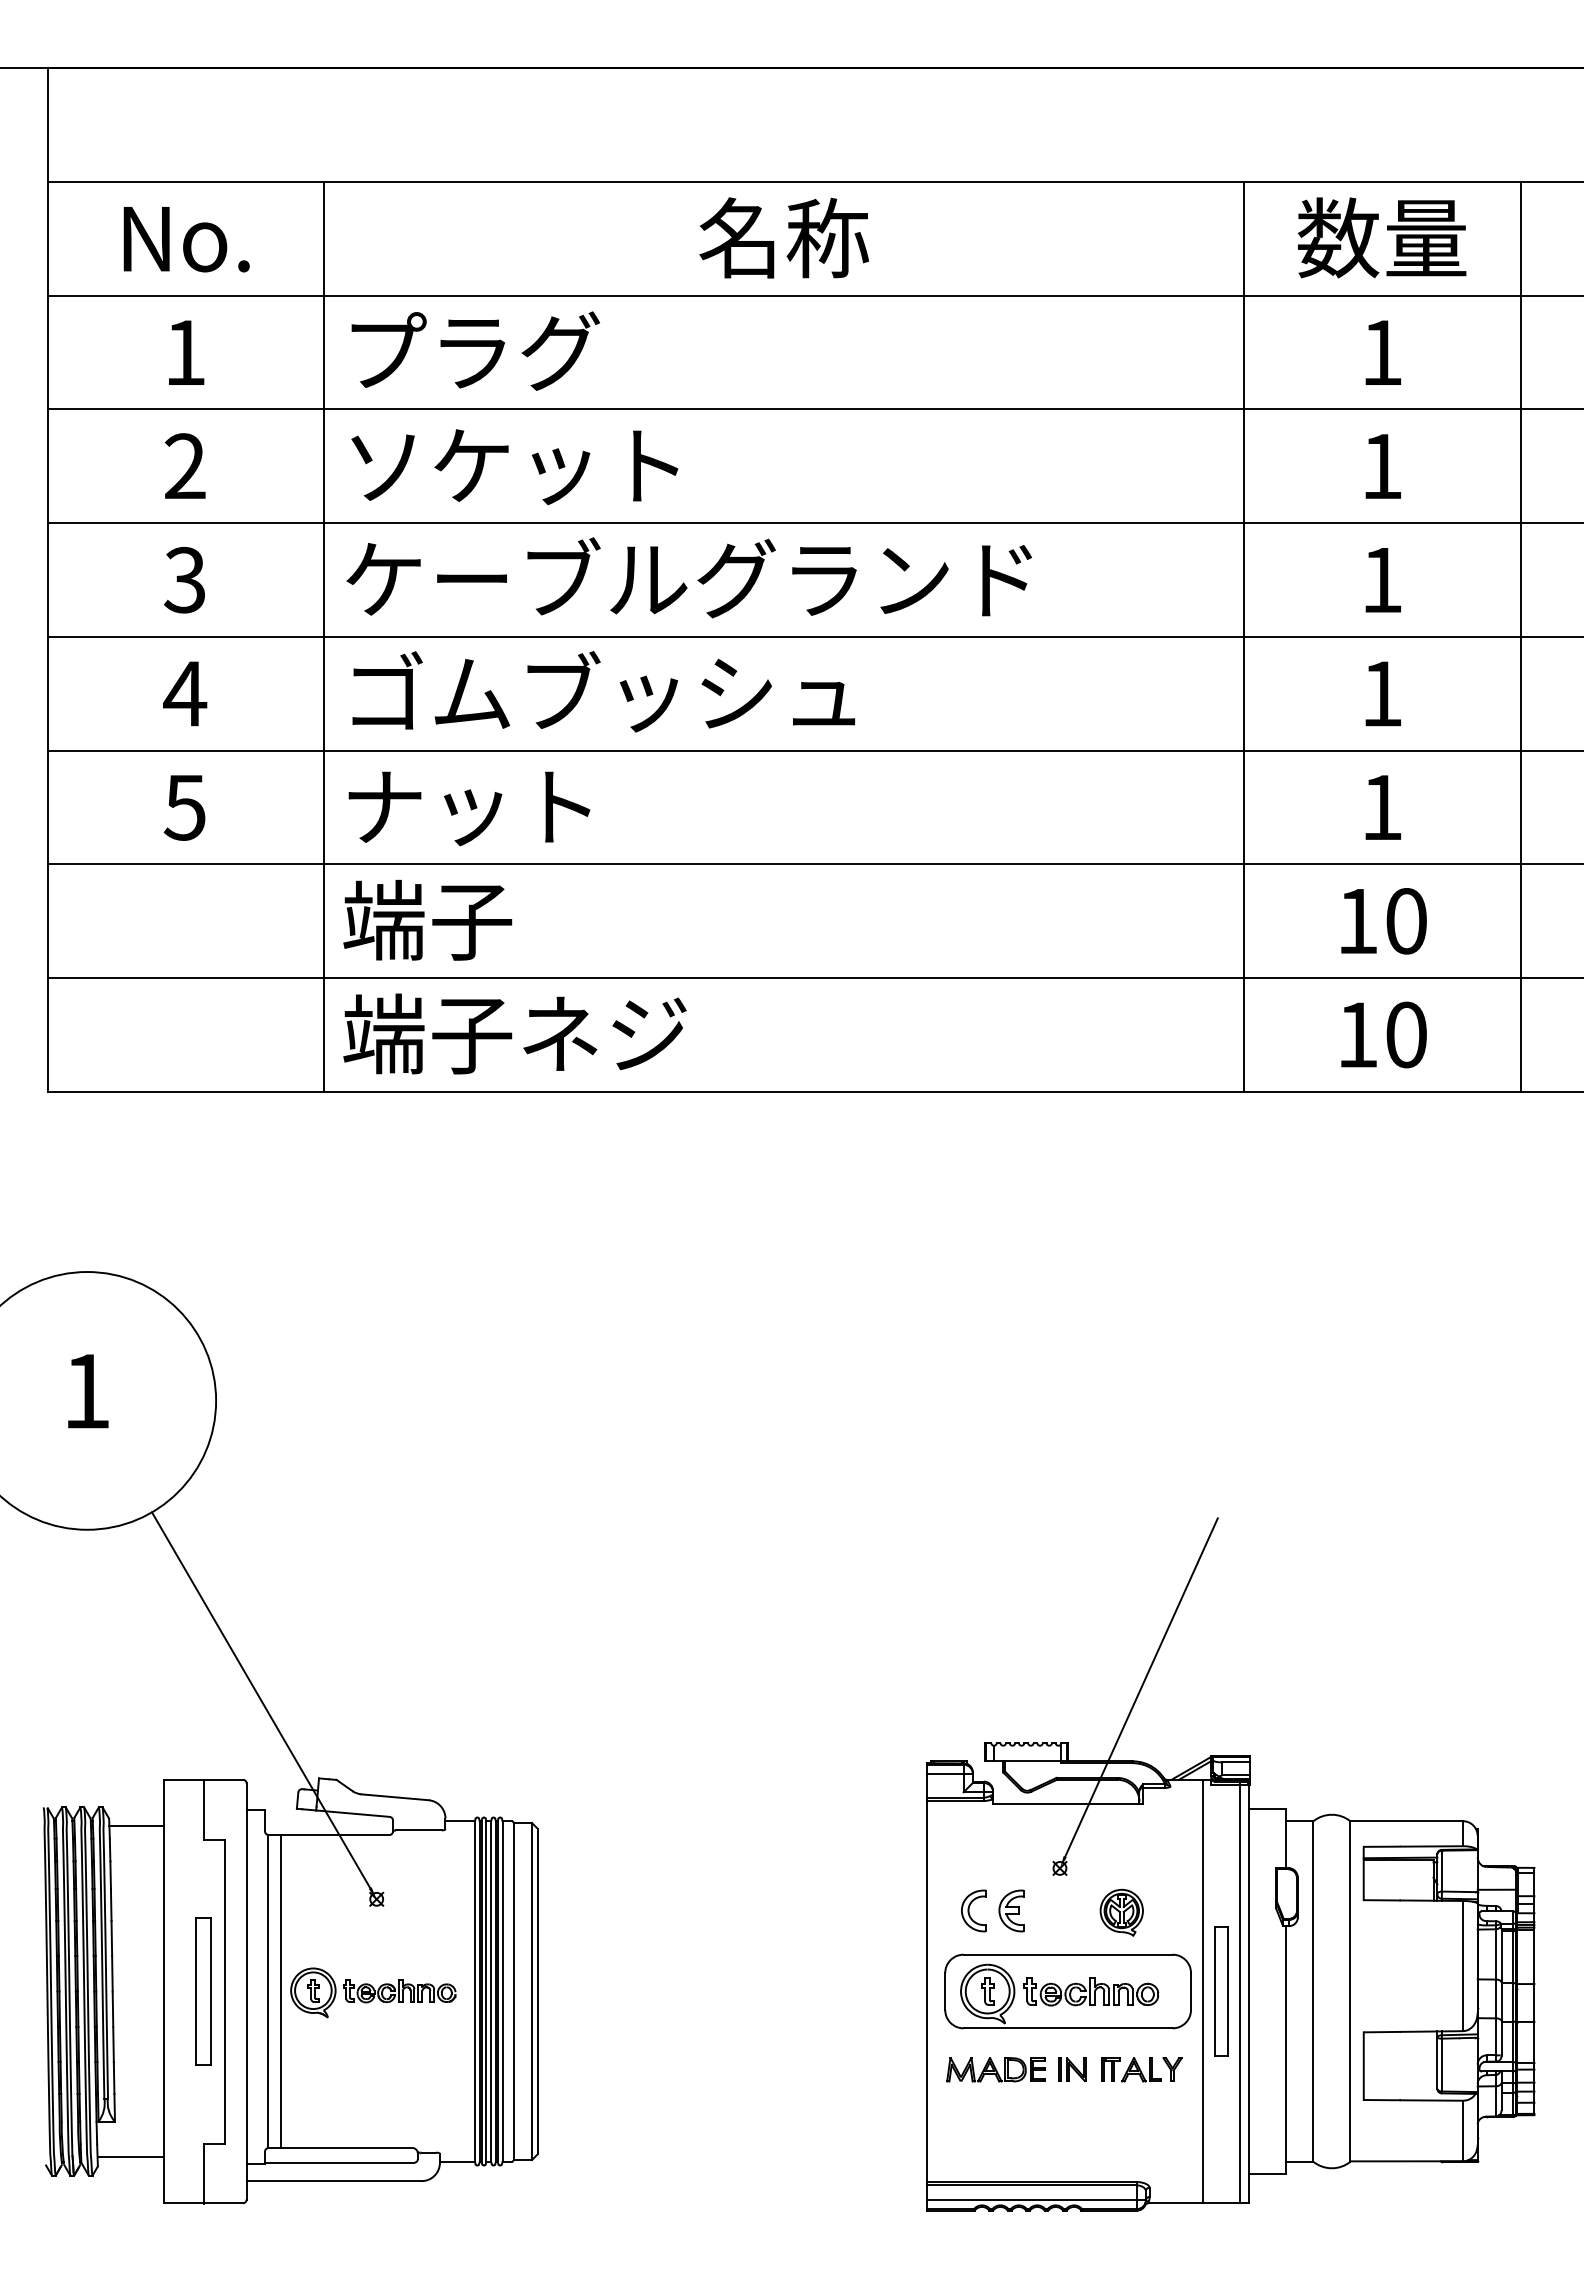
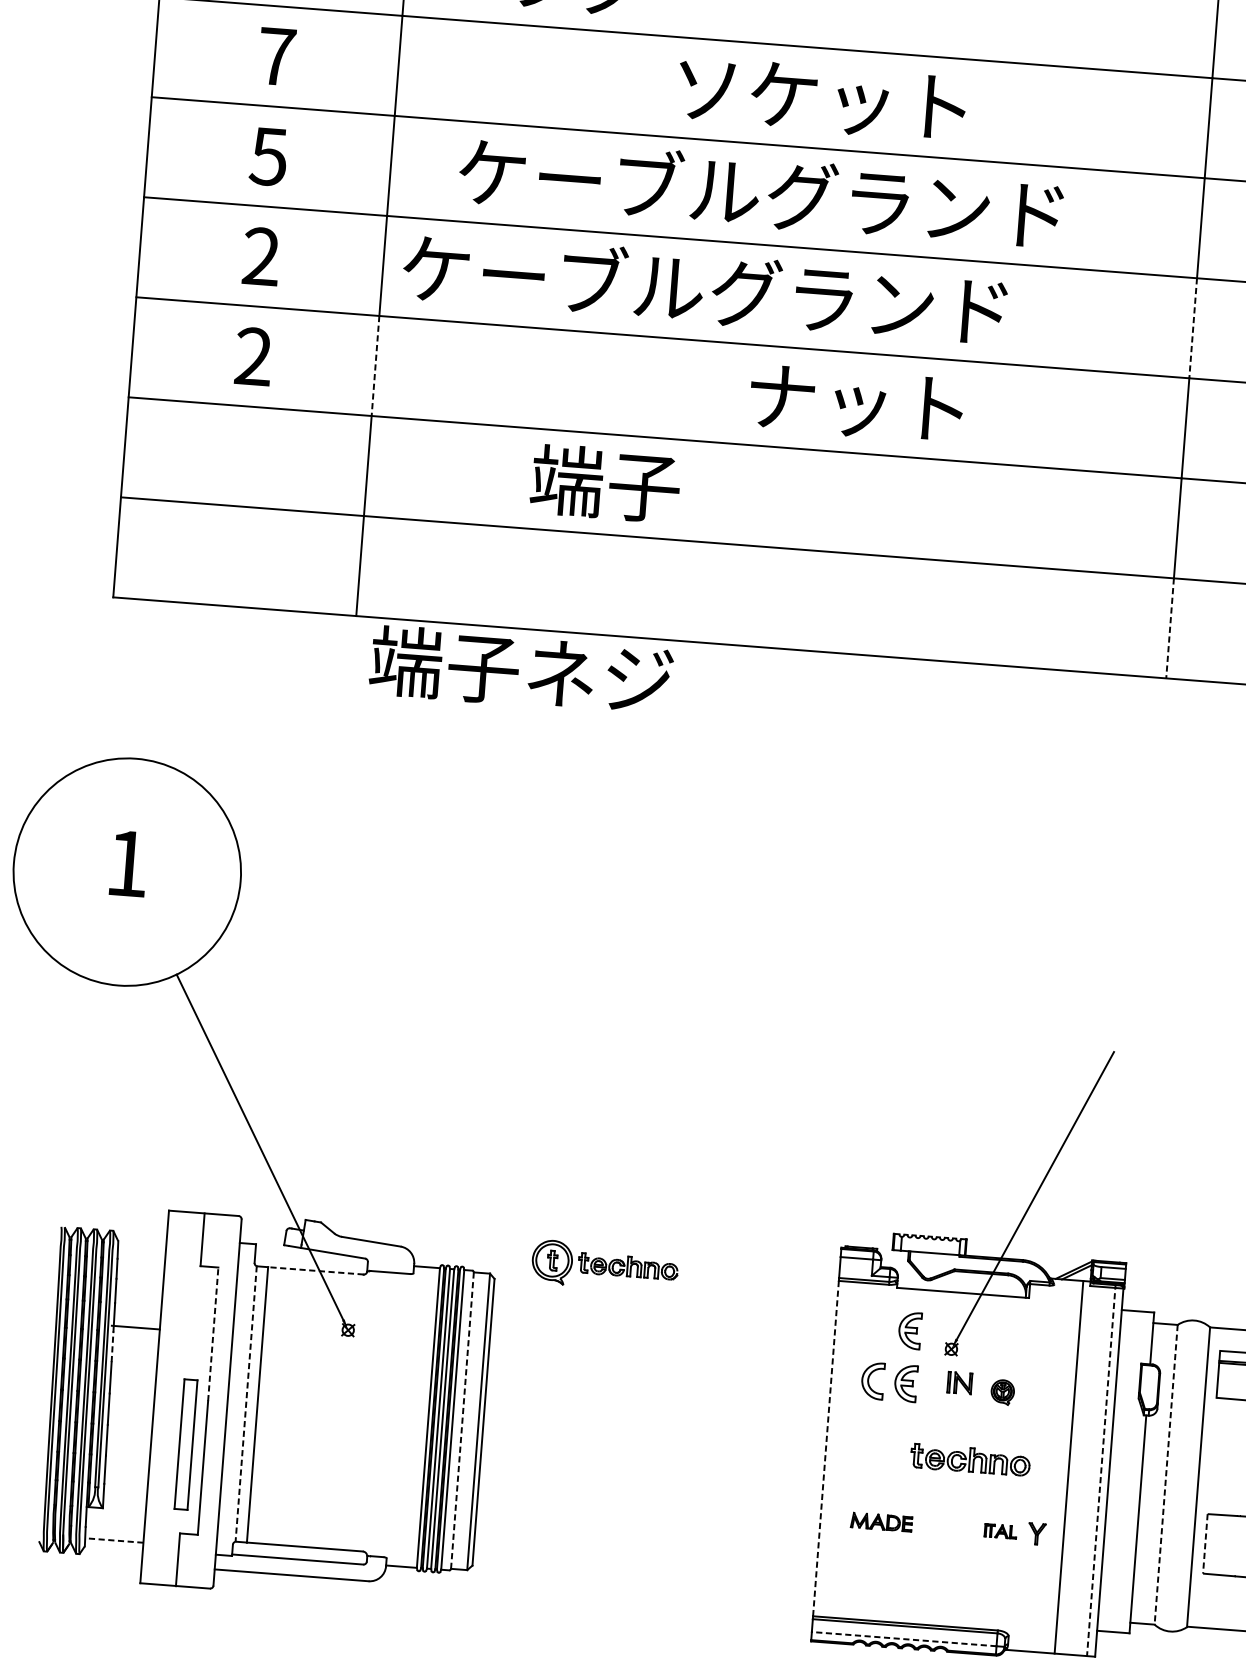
text: (185, 465) -> (277, 55), 2 -> 7
text: (514, 467) -> (821, 99), moved
text: (688, 577) -> (760, 192), moved
text: (184, 579) -> (268, 156), 3 -> 5
text: (688, 691) -> (704, 288), ゴムブッシュ -> ケーブルグランド
text: (185, 693) -> (261, 256), 4 -> 2
line: (1244, 693) -> (1193, 328), solid -> dashed
text: (184, 807) -> (253, 356), 5 -> 2
line: (323, 807) -> (375, 366), solid -> dashed
text: (469, 808) -> (856, 403), moved
text: (427, 919) -> (605, 482), moved
text: (514, 1033) -> (520, 670), moved
line: (1244, 1034) -> (1170, 628), solid -> dashed
line: (136, 1825) -> (135, 1327), moved
line: (334, 1835) -> (315, 1271), solid -> dashed
part: (1011, 1850) -> (910, 1330), added
part: (1121, 1912) -> (1002, 1392), size x0.6
line: (224, 1915) -> (213, 1334), solid -> dashed
line: (111, 1938) -> (112, 1346), solid -> dashed
part: (203, 1991) -> (186, 1444), moved
line: (267, 1991) -> (245, 1403), solid -> dashed
line: (926, 1991) -> (825, 1448), solid -> dashed
part: (1067, 1991) -> (949, 1458), removed
part: (1221, 1991) -> (1085, 1468), removed
line: (1239, 1991) -> (1101, 1469), solid -> dashed
part: (373, 1992) -> (605, 1266), moved
line: (513, 1992) -> (462, 1421), solid -> dashed
line: (1313, 1992) -> (1166, 1475), solid -> dashed
line: (1363, 2066) -> (1205, 1544), solid -> dashed
part: (995, 2069) -> (881, 1521), size x0.7
part: (1072, 2069) -> (959, 1382), moved
part: (1131, 2069) -> (1000, 1531), size x0.6
line: (130, 2157) -> (114, 1540), solid -> dashed
line: (1031, 2200) -> (903, 1639), solid -> dashed

